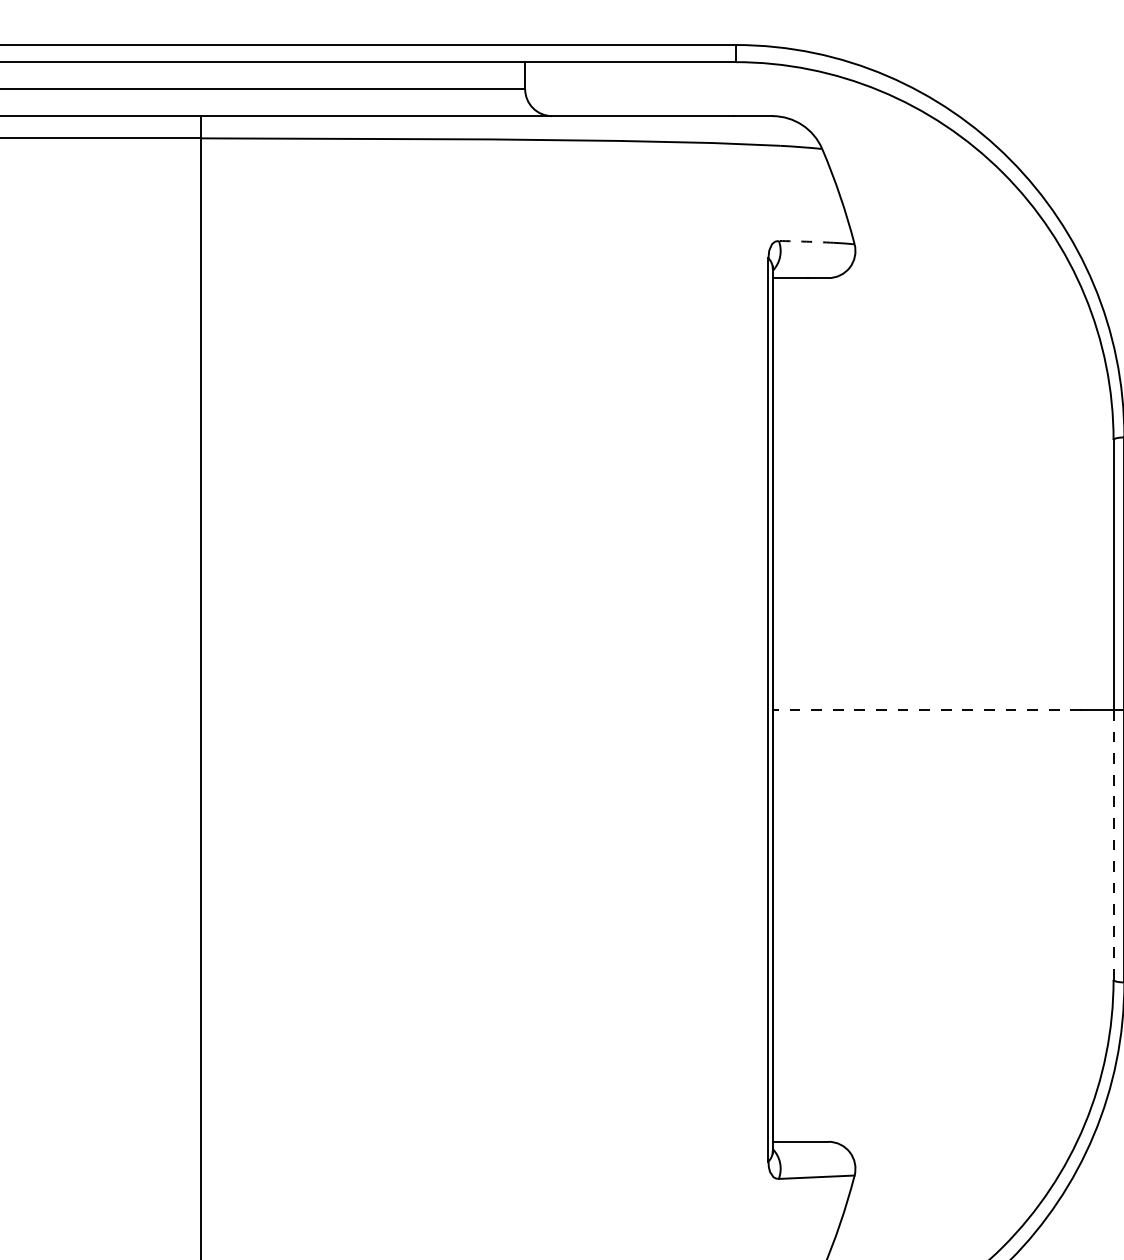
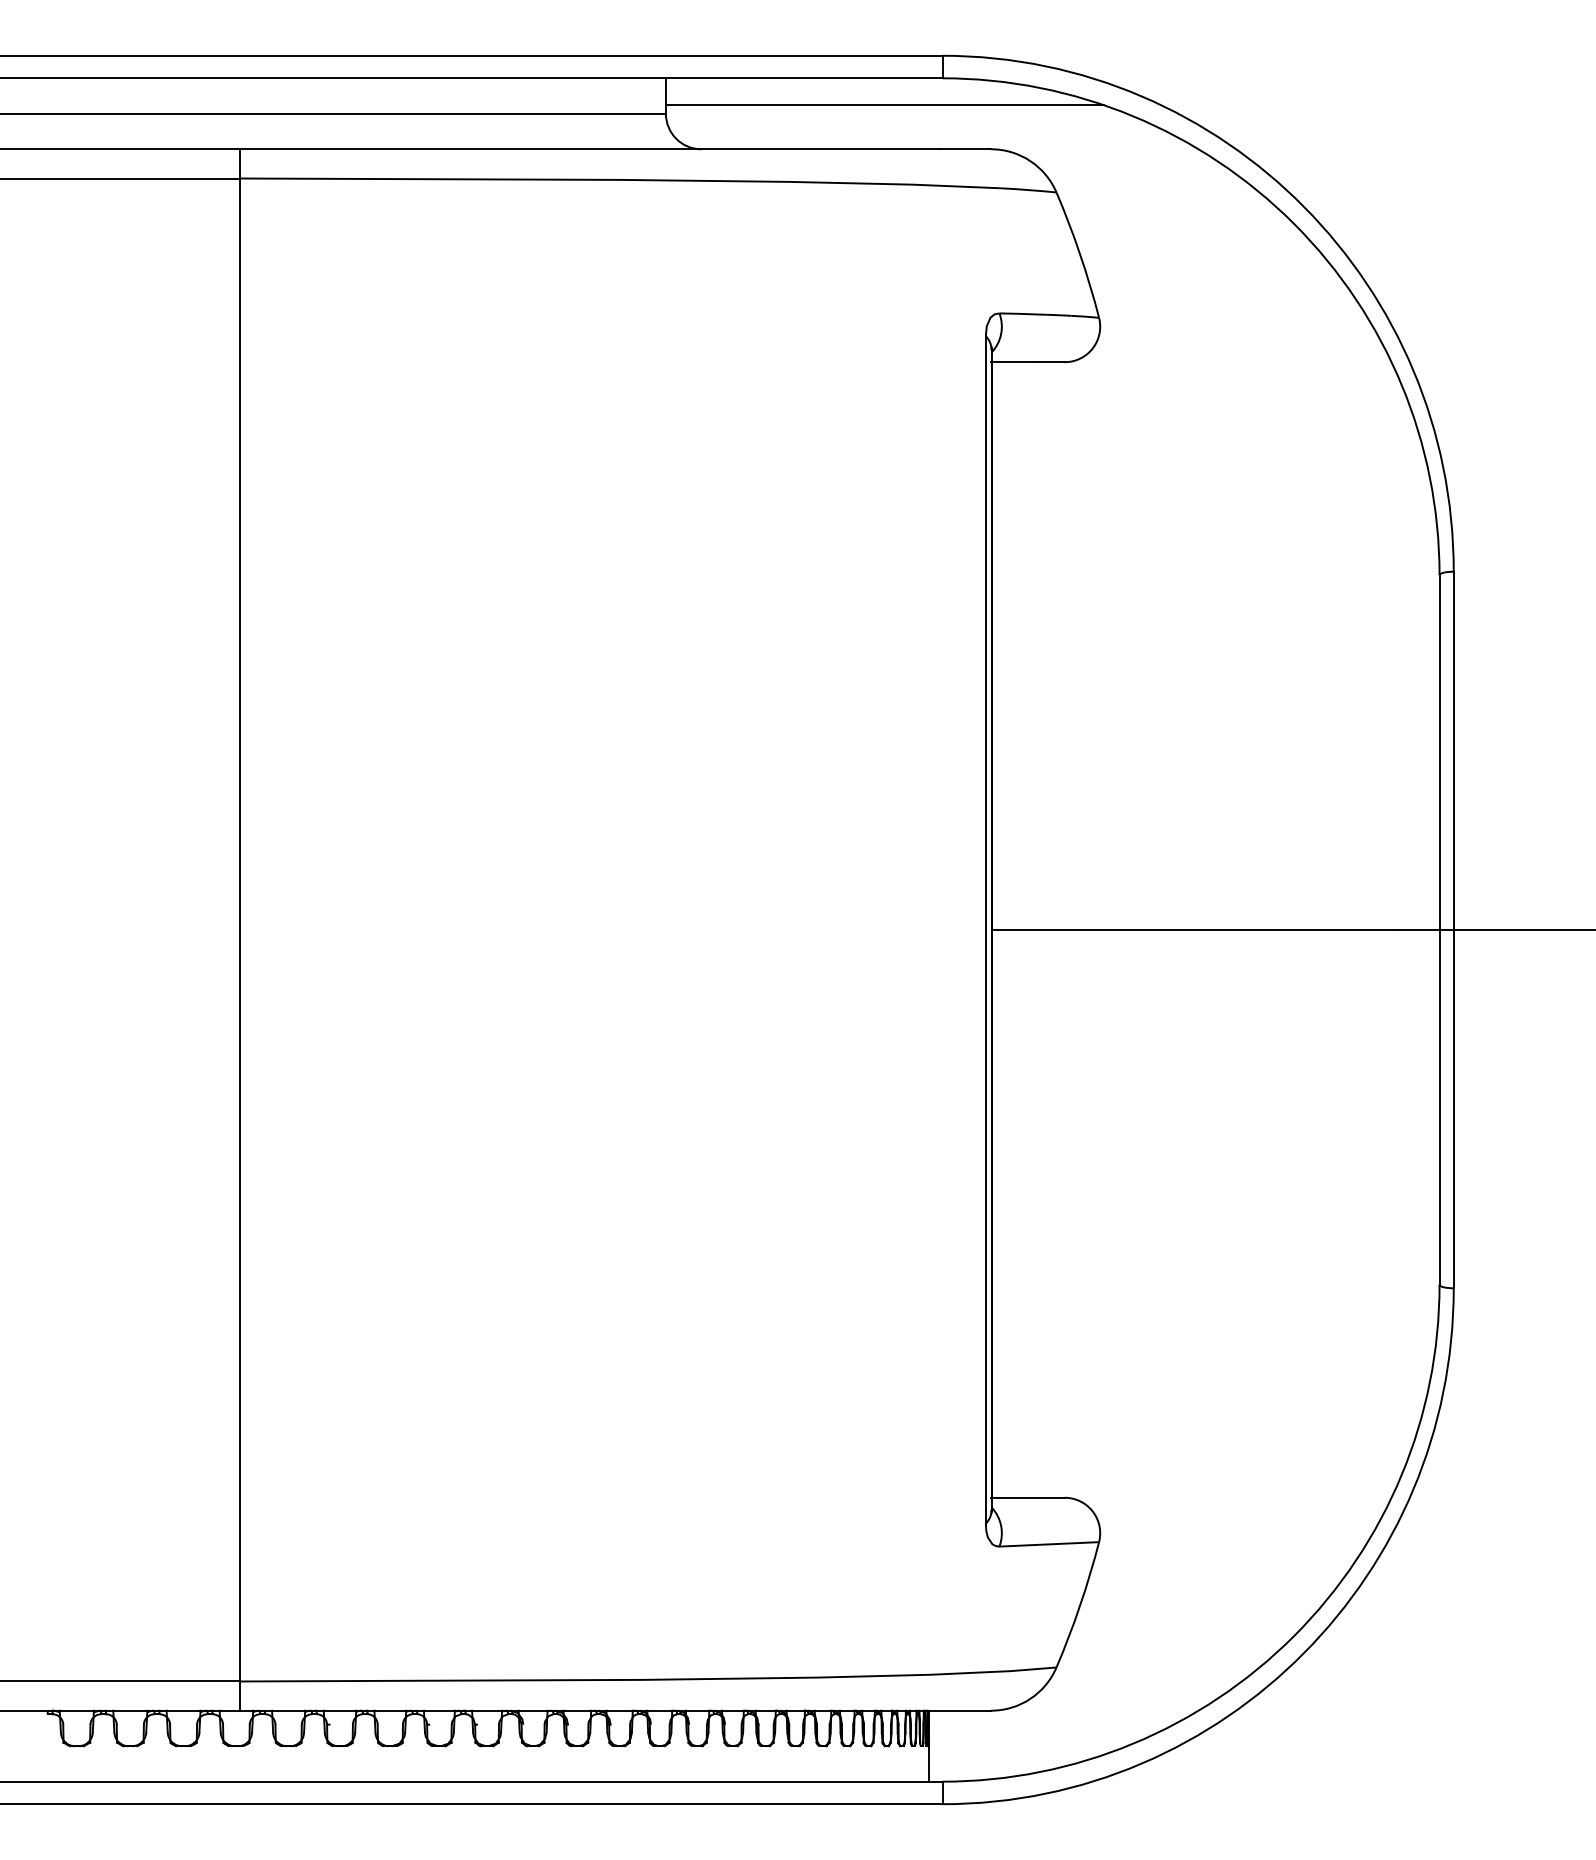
line: (691, 82) -> (884, 105), added
arc: (806, 241) -> (1035, 314), dashed -> solid
line: (927, 710) -> (1194, 930), dashed -> solid
line: (1113, 844) -> (1439, 1106), dashed -> solid

